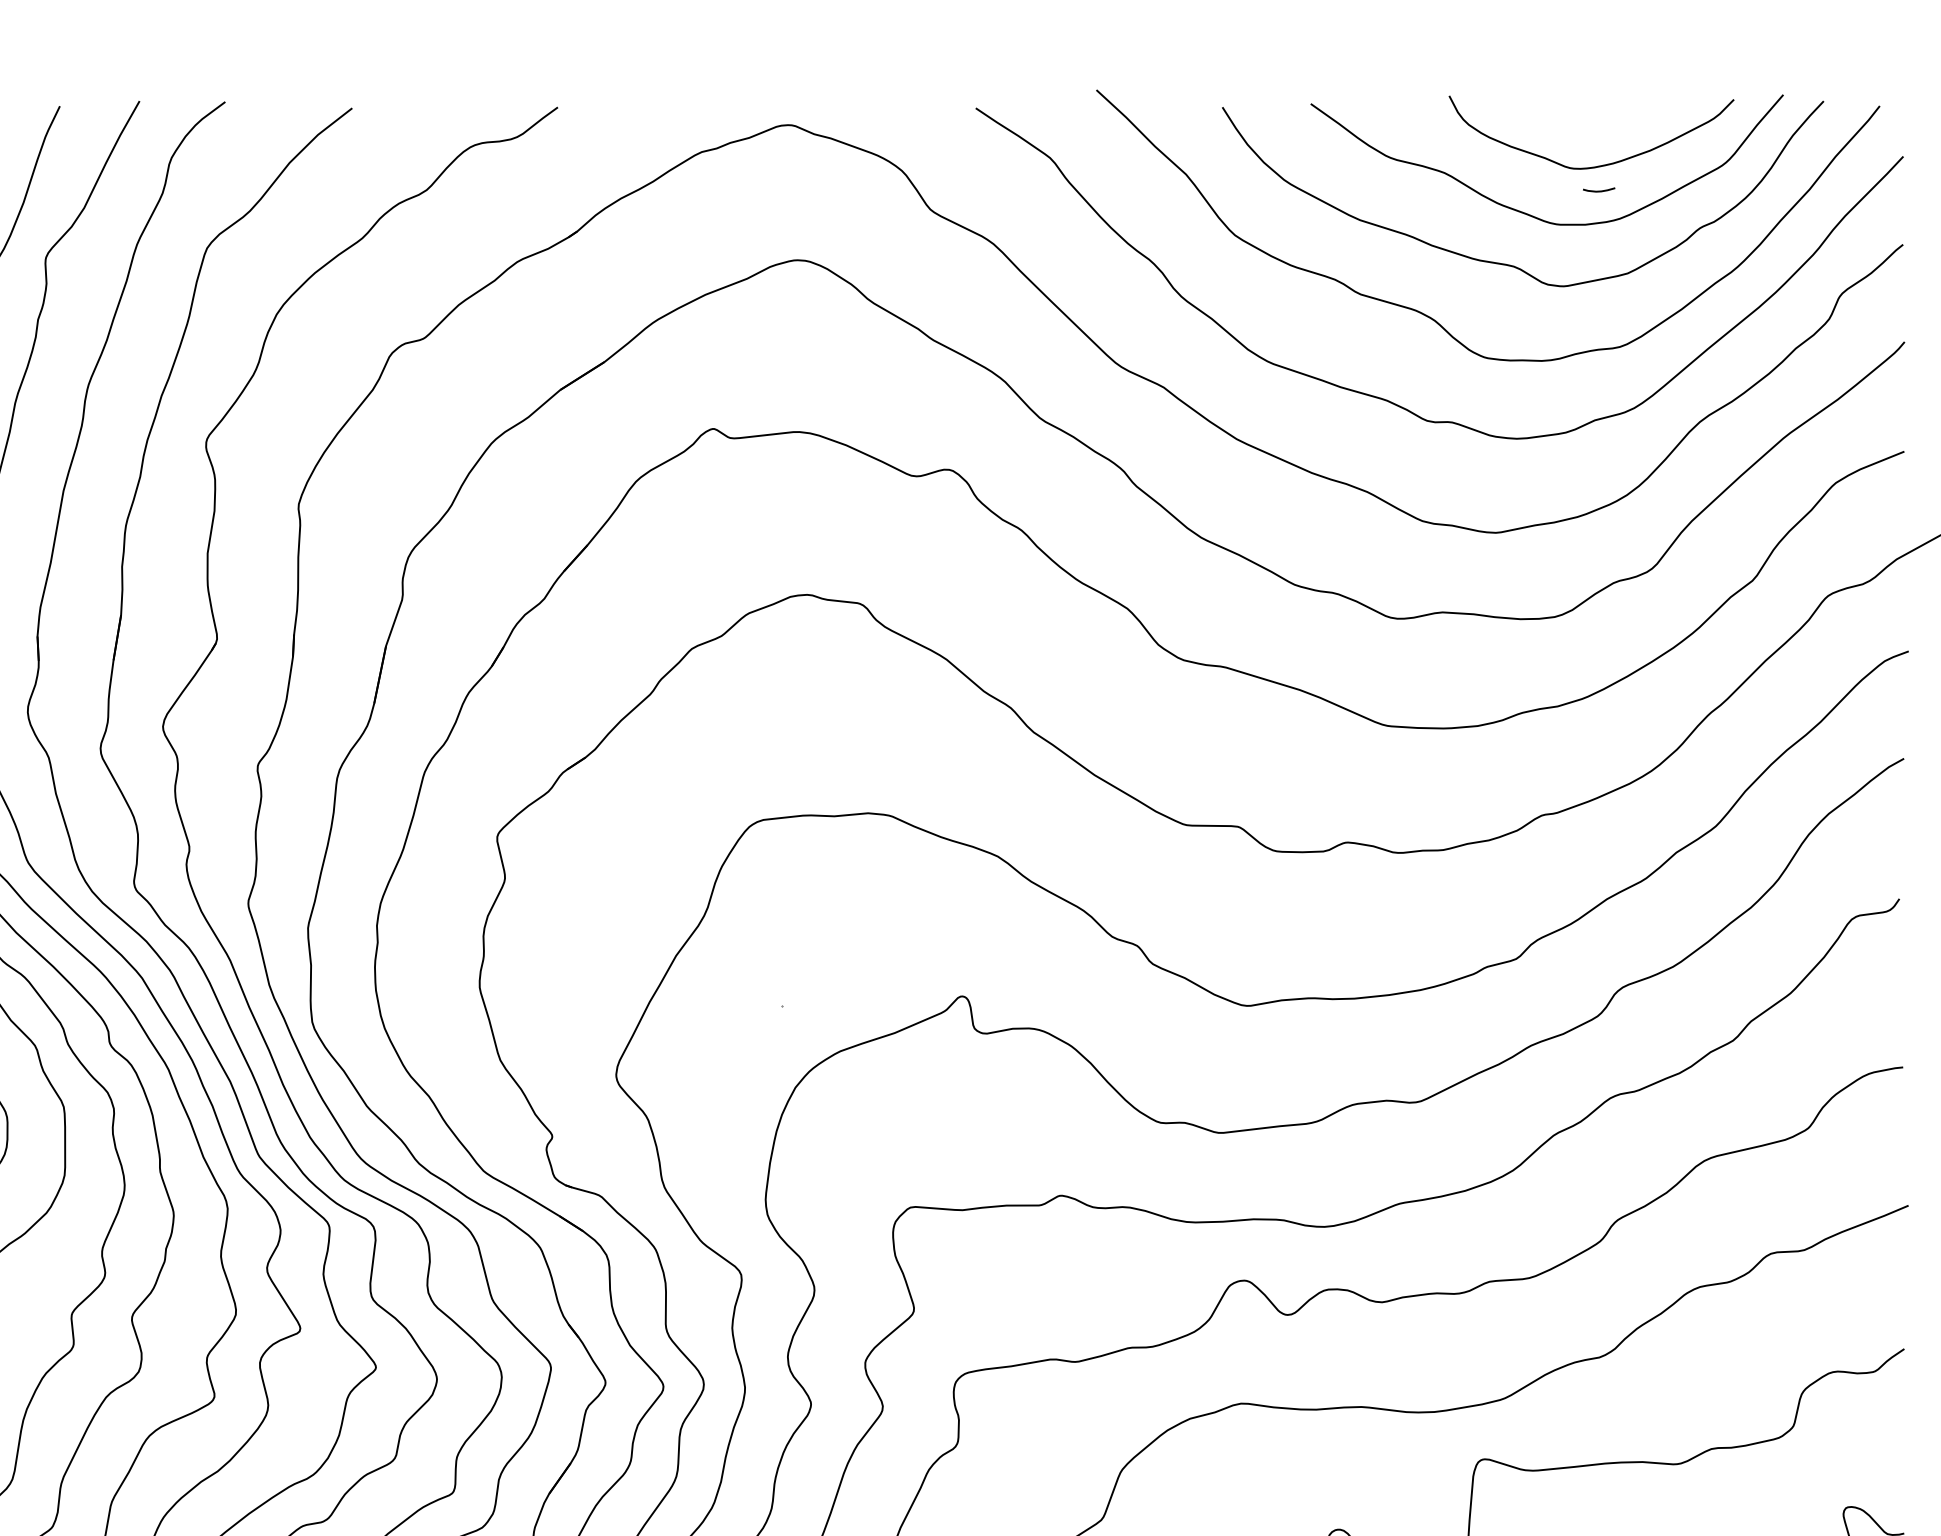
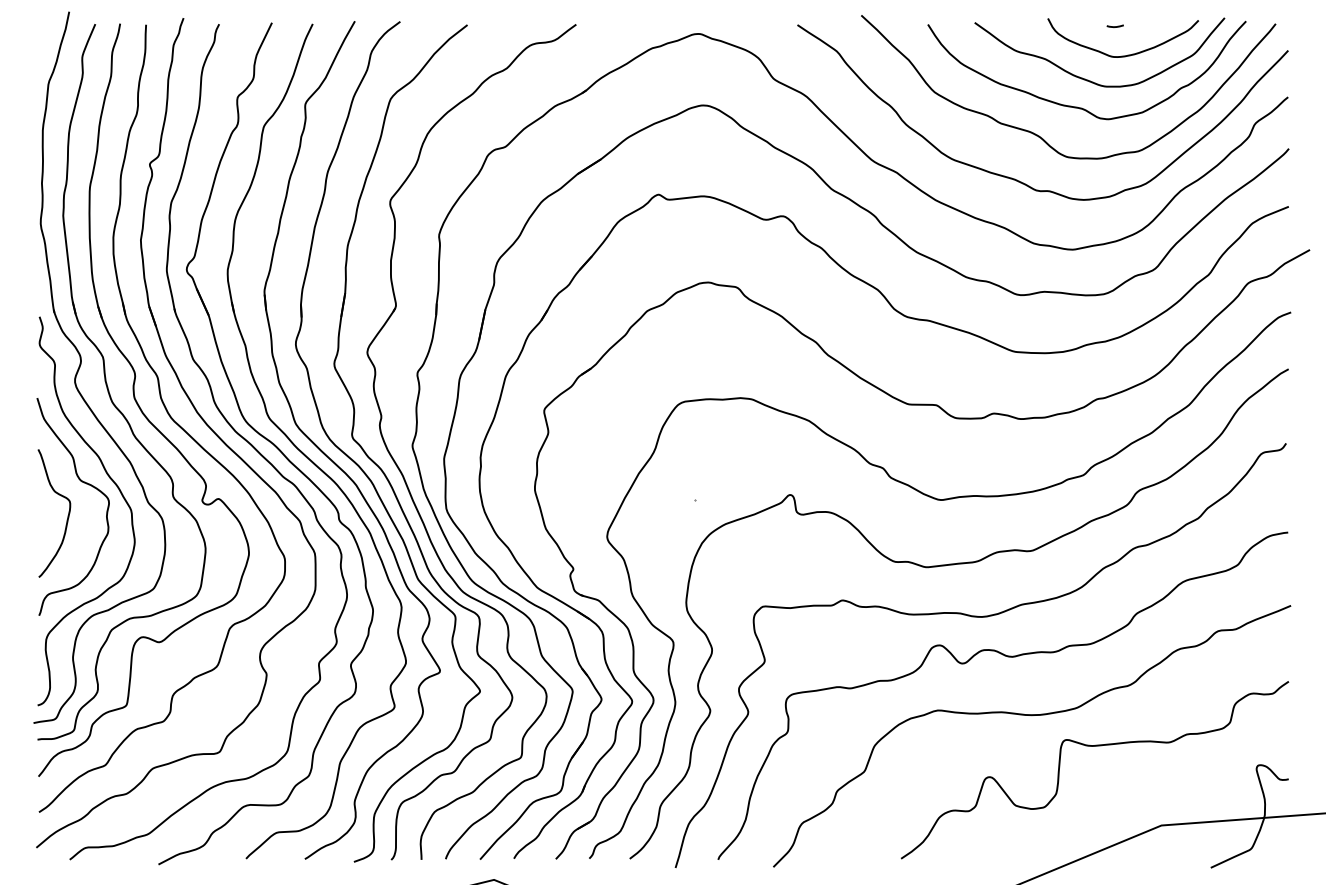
curve: (1597, 190) -> (1114, 26), moved

